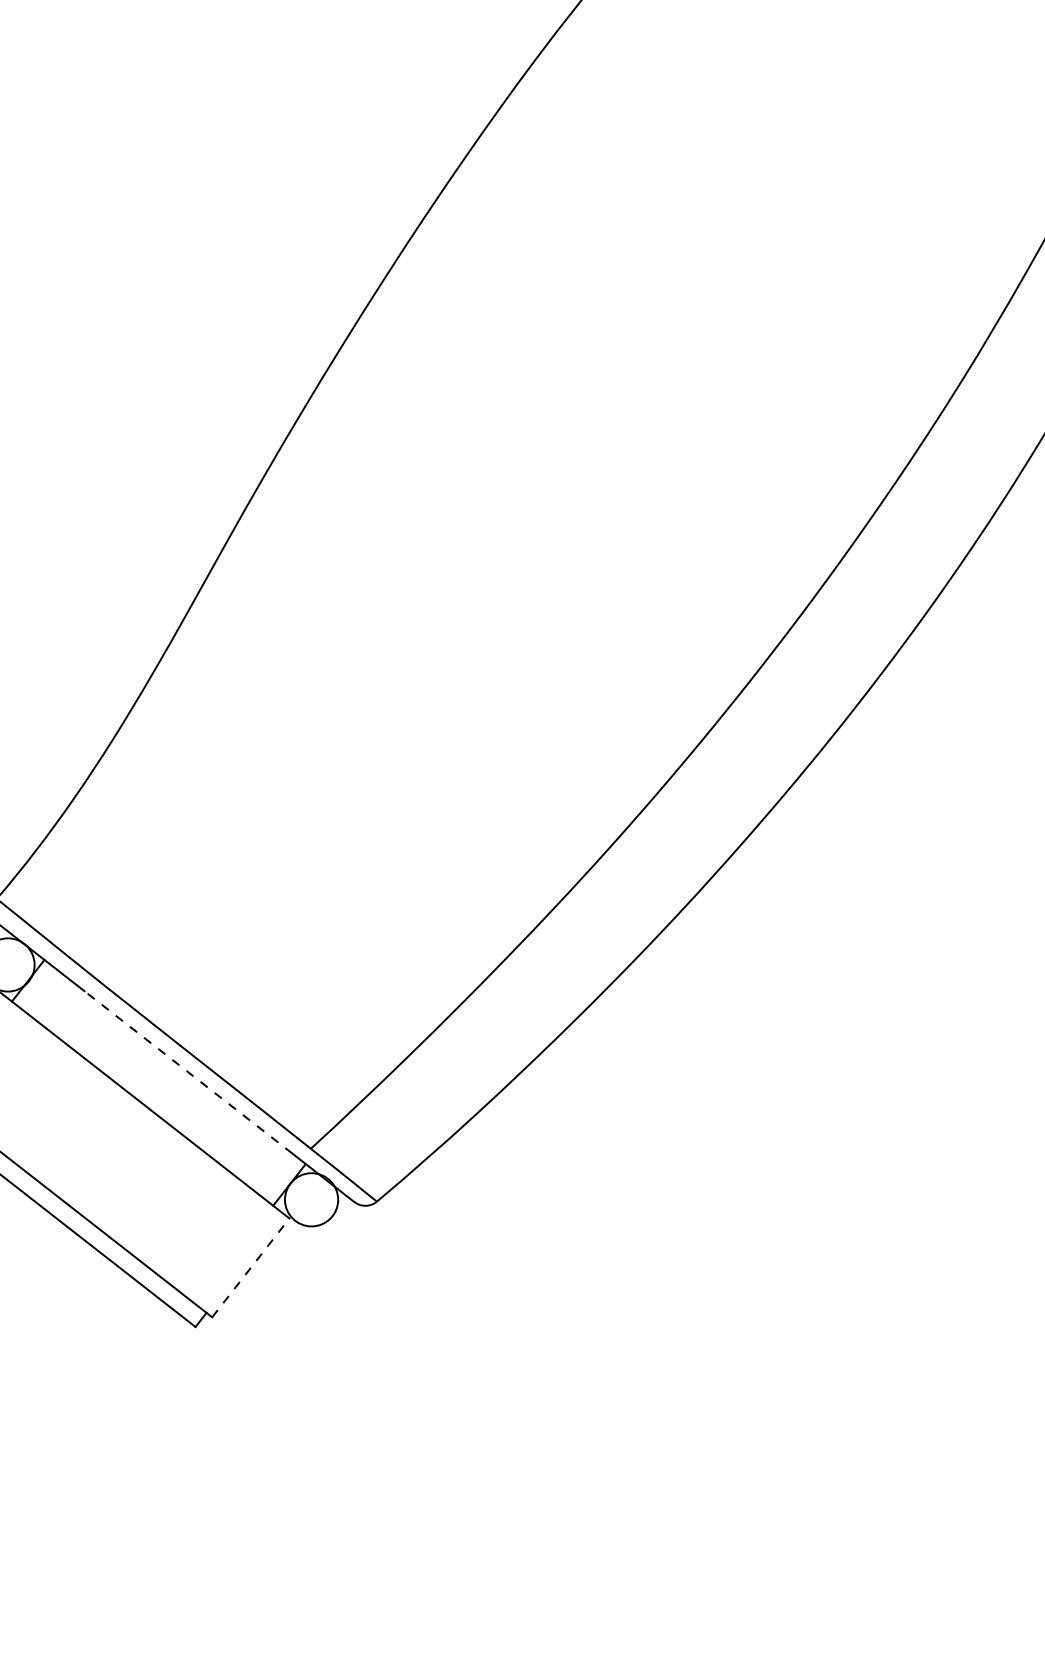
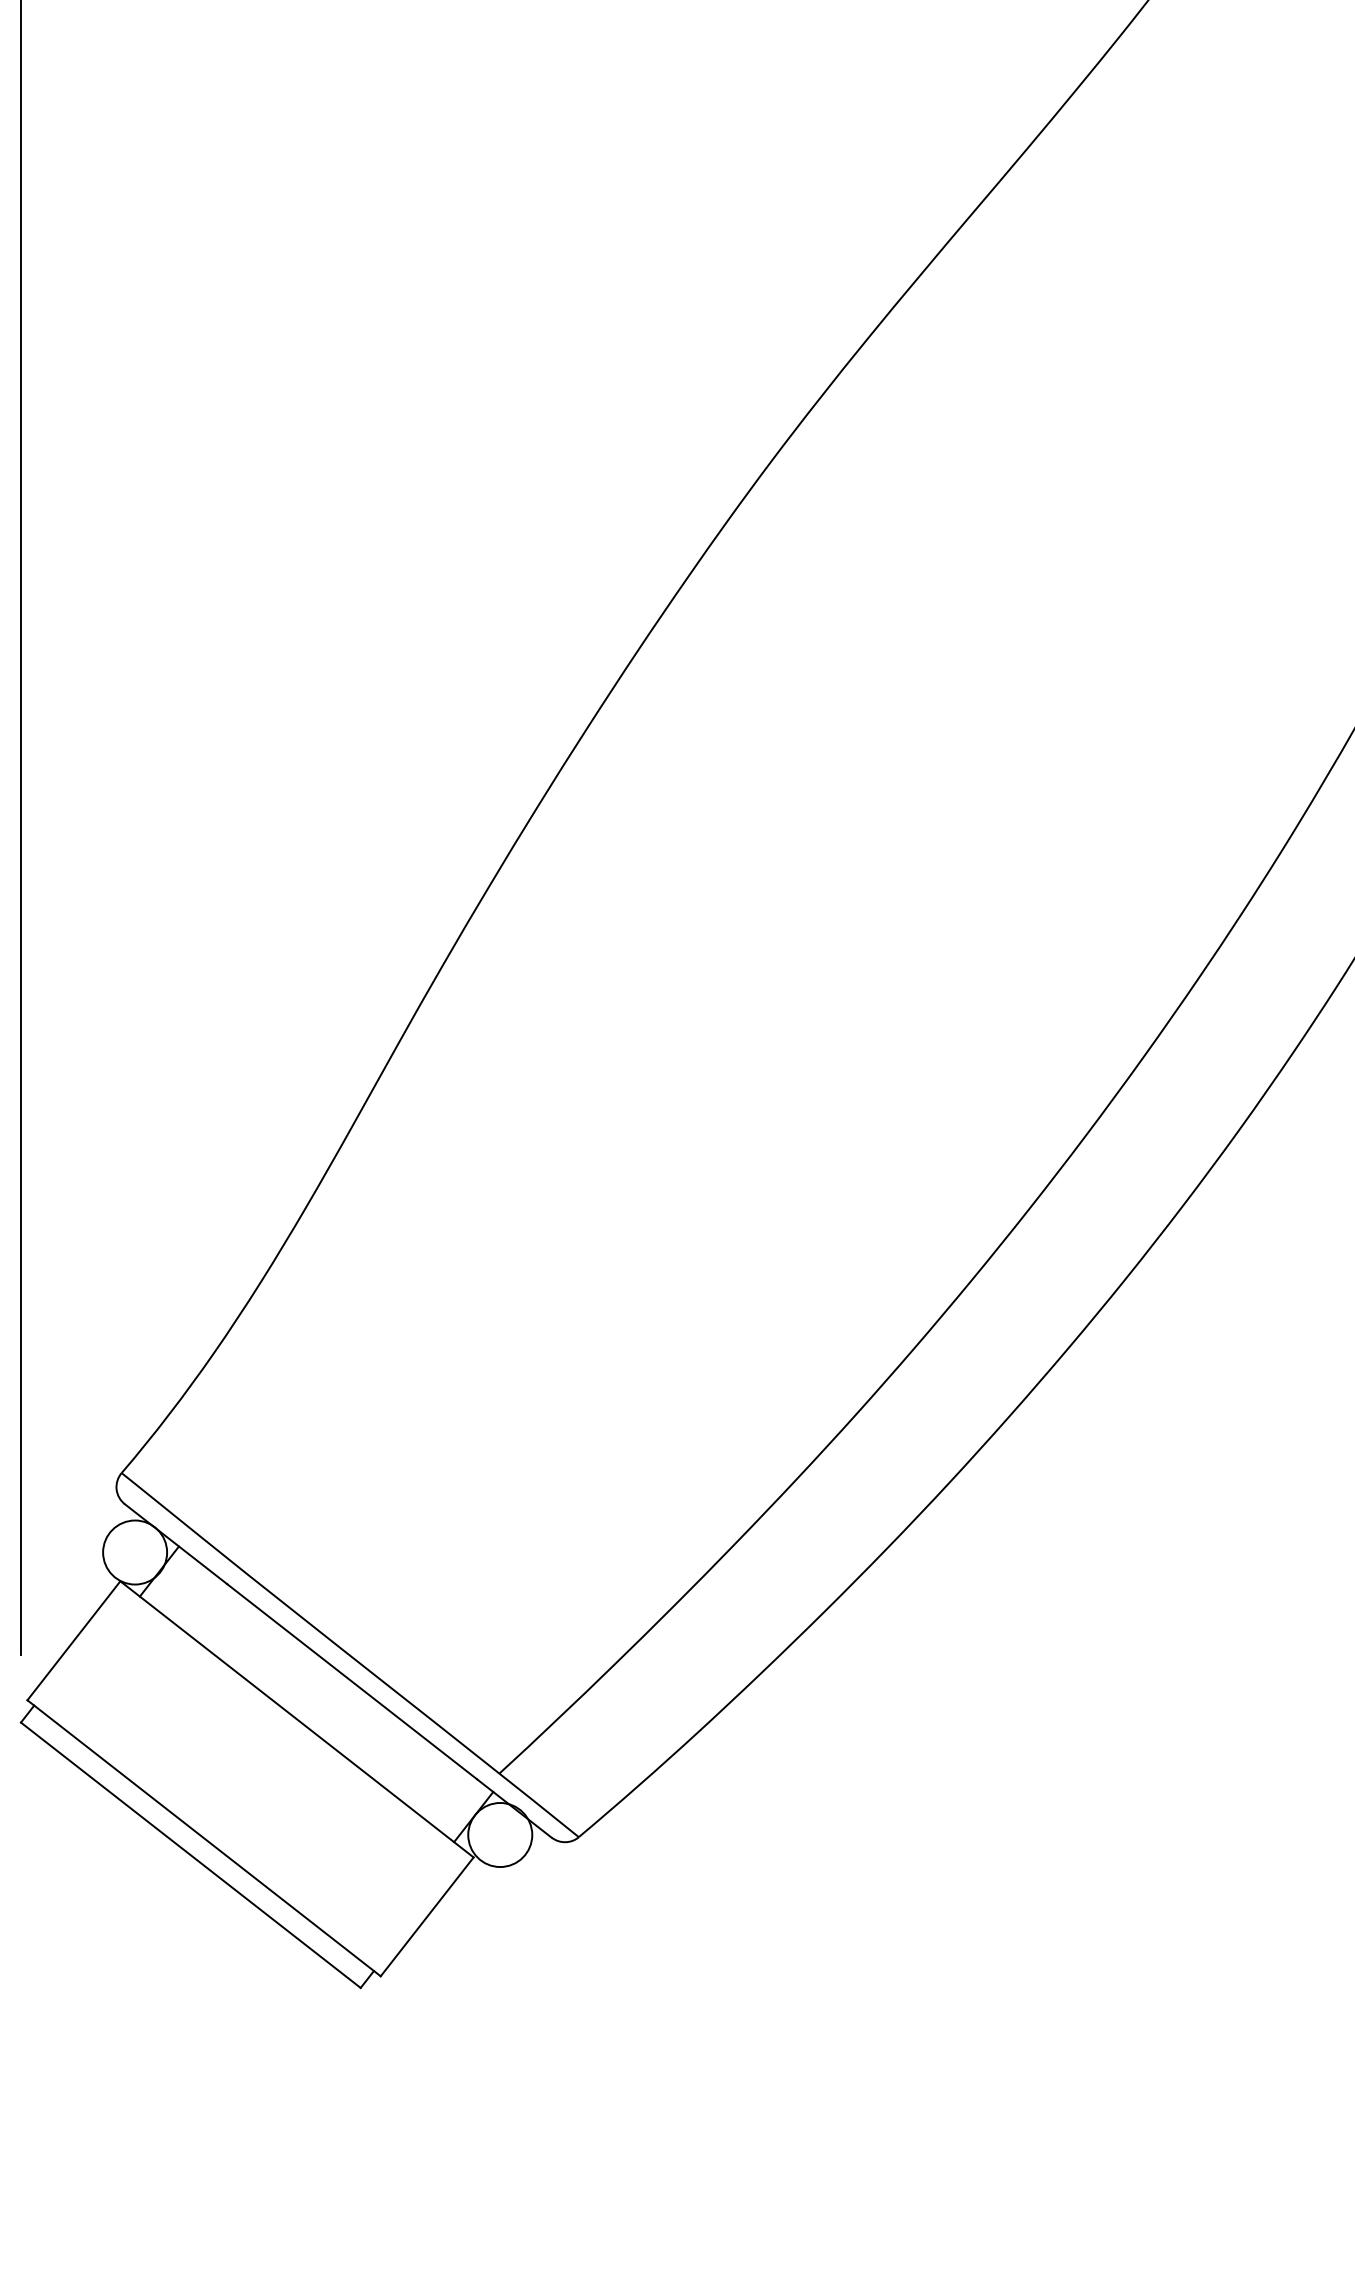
line: (188, 1072) -> (352, 1681), dashed -> solid
line: (251, 1267) -> (427, 1916), dashed -> solid

